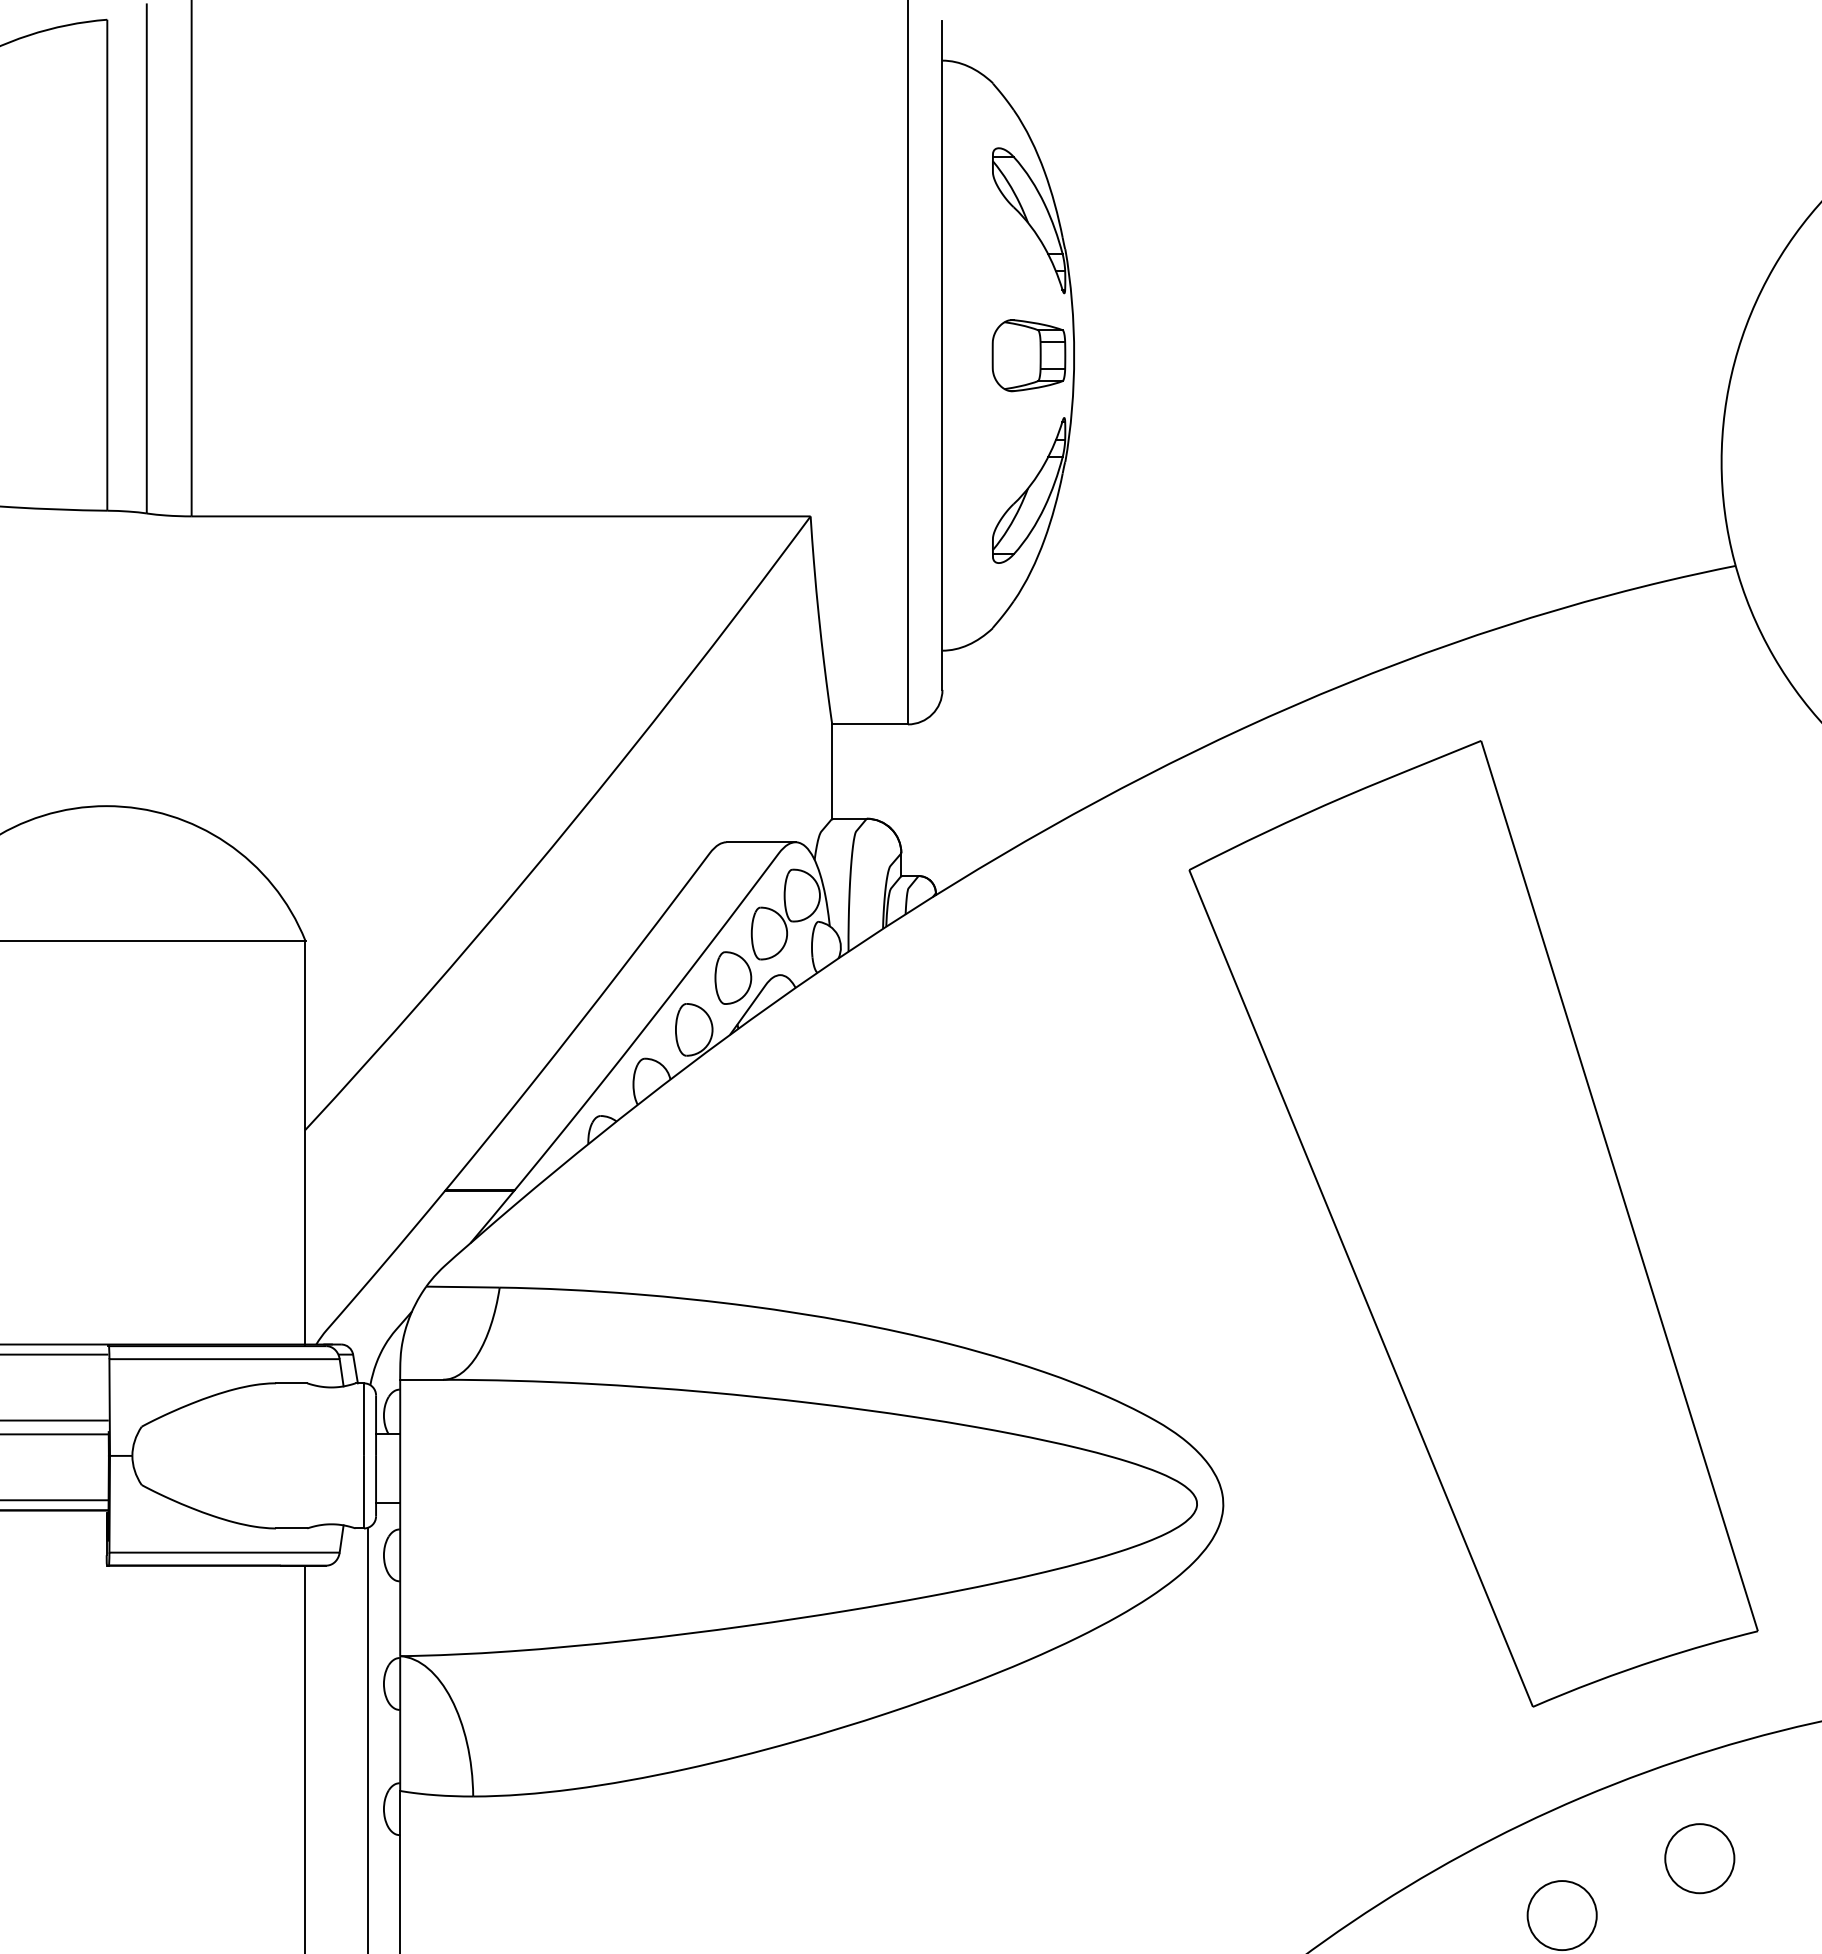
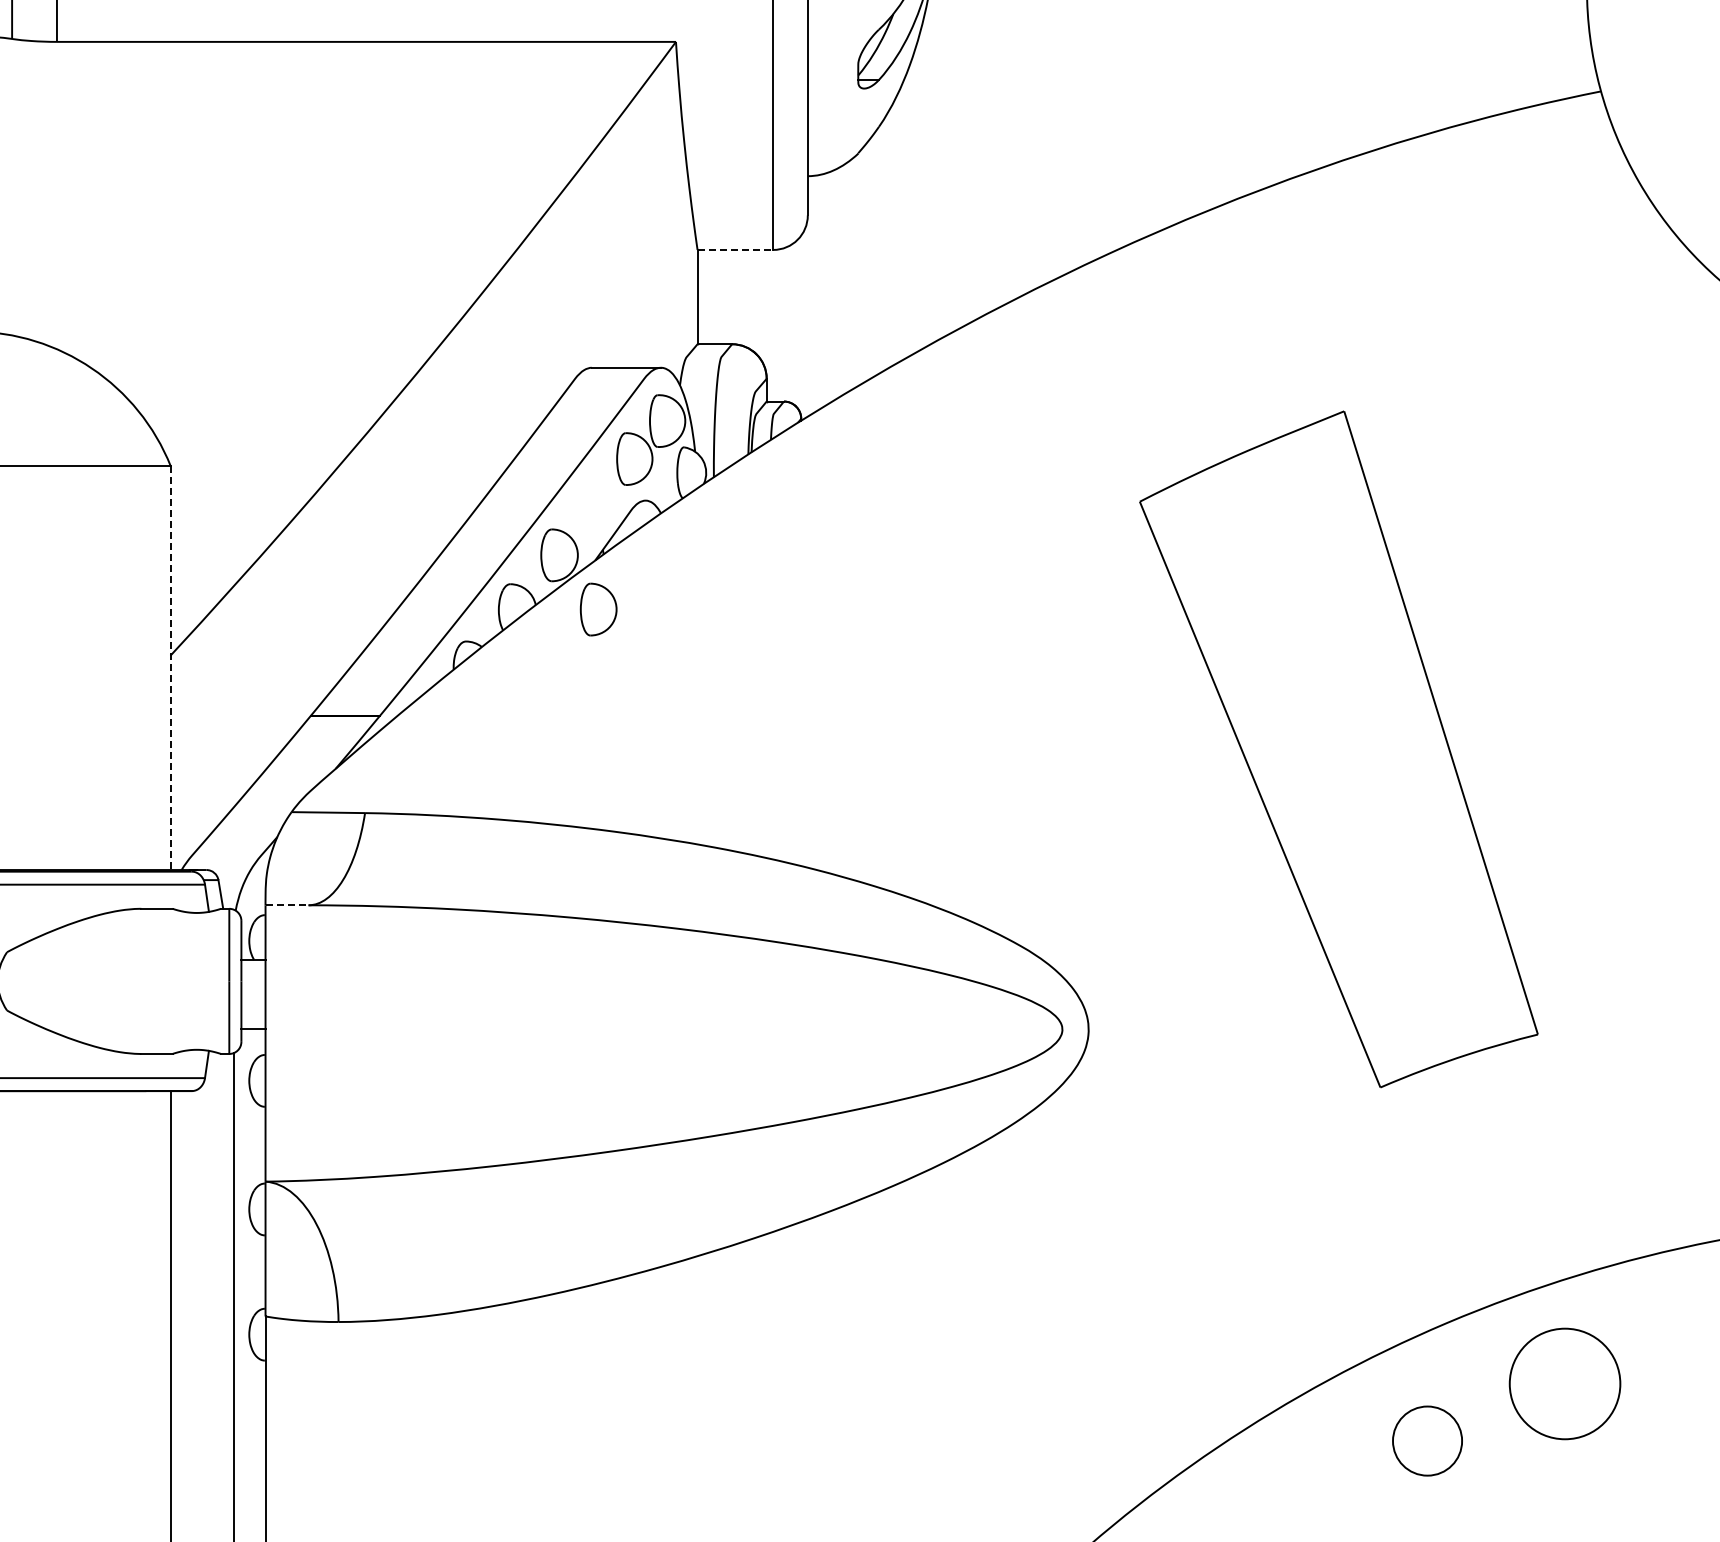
line: (870, 724) -> (735, 250), solid -> dashed
part: (733, 977) -> (598, 609), moved
line: (305, 1142) -> (170, 668), solid -> dashed
part: (1473, 1223) -> (1338, 749), size x0.7
line: (421, 1379) -> (286, 905), solid -> dashed
circle: (1699, 1858) -> (1564, 1384), size x1.6

